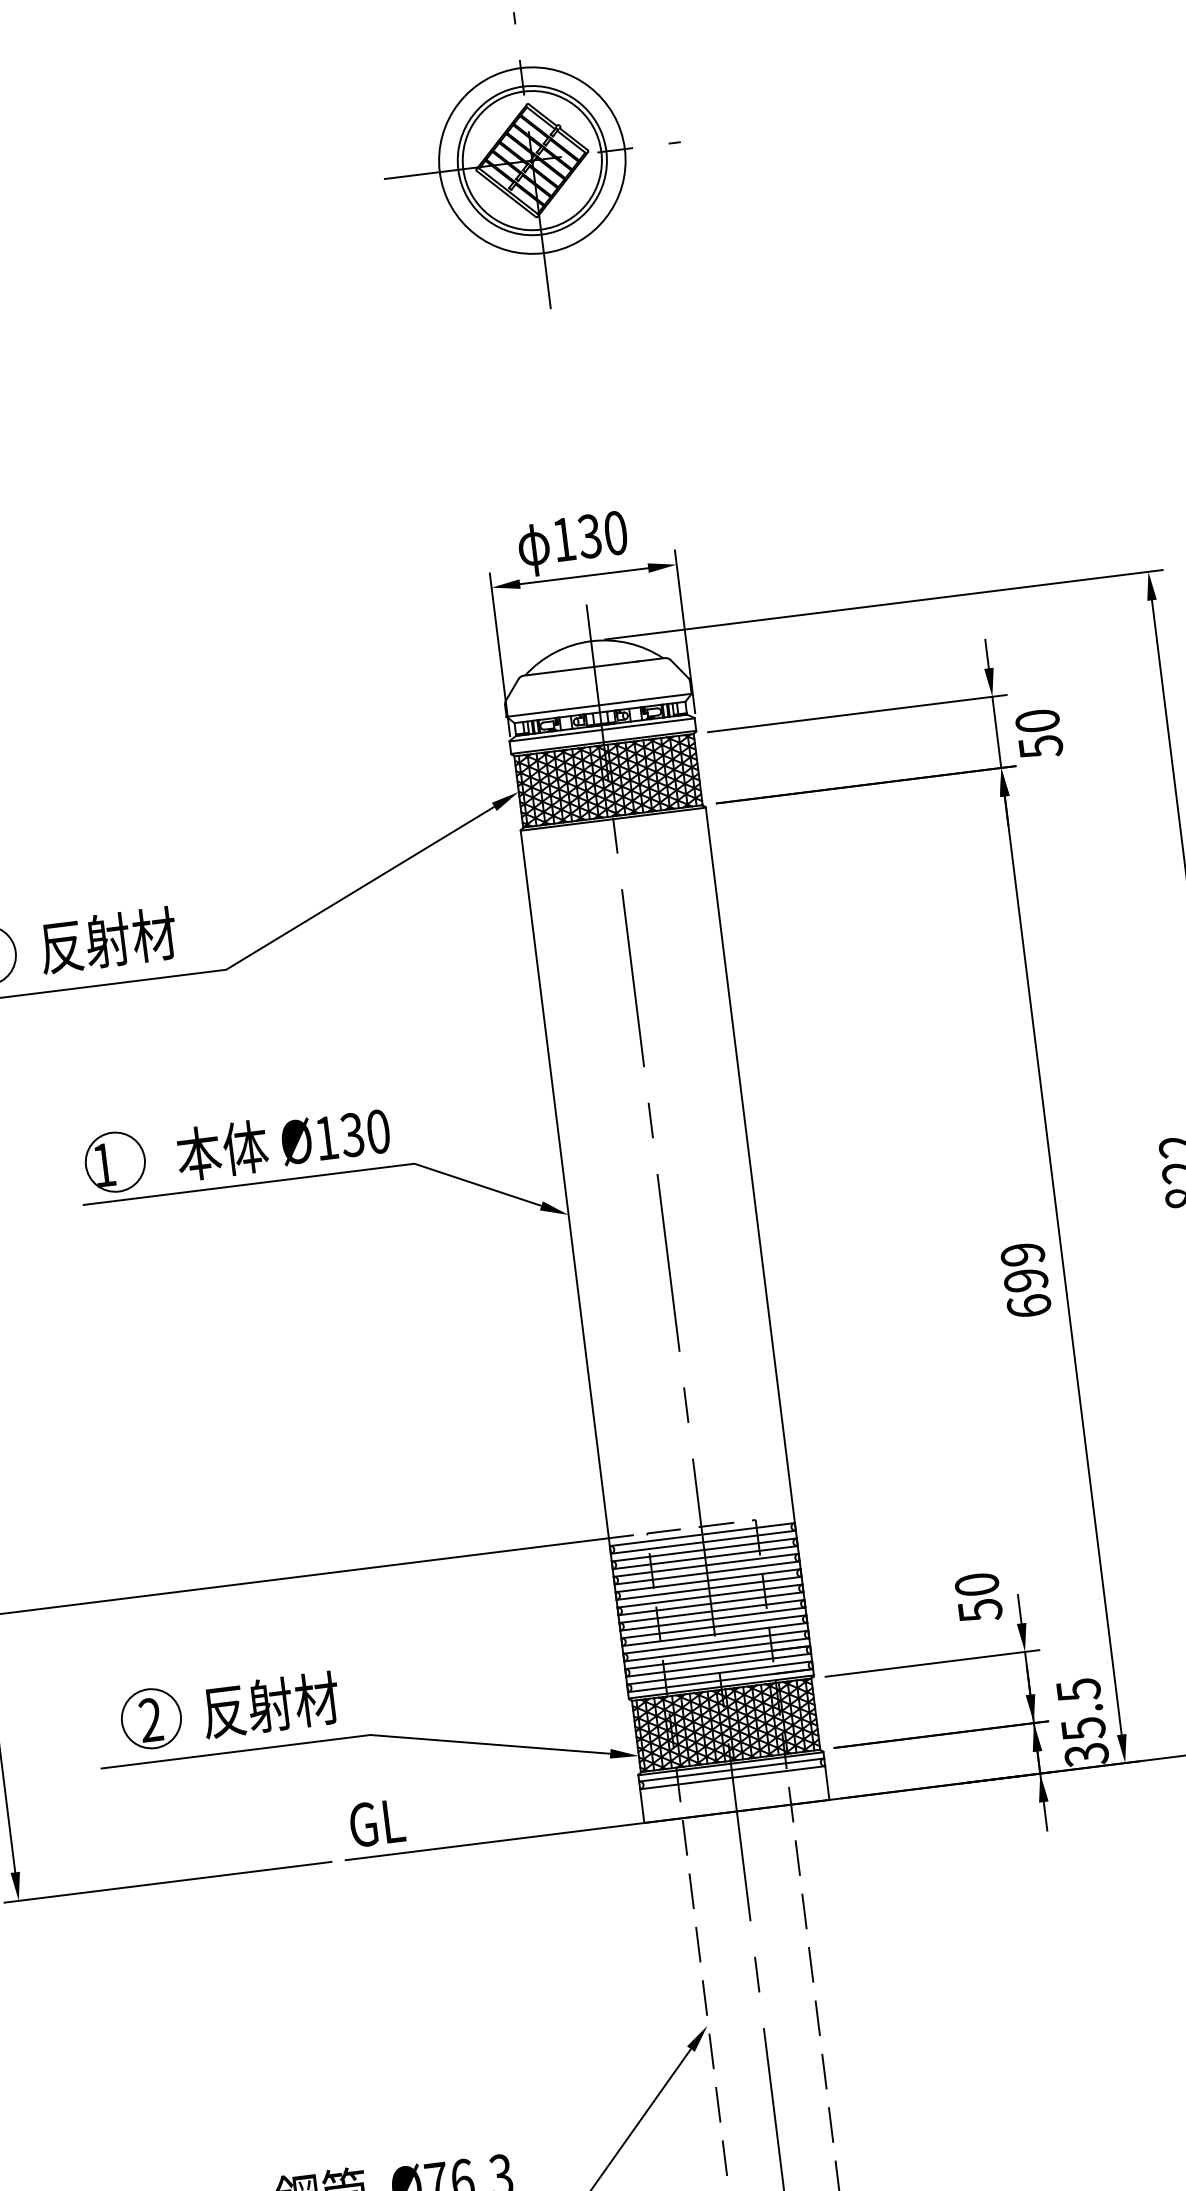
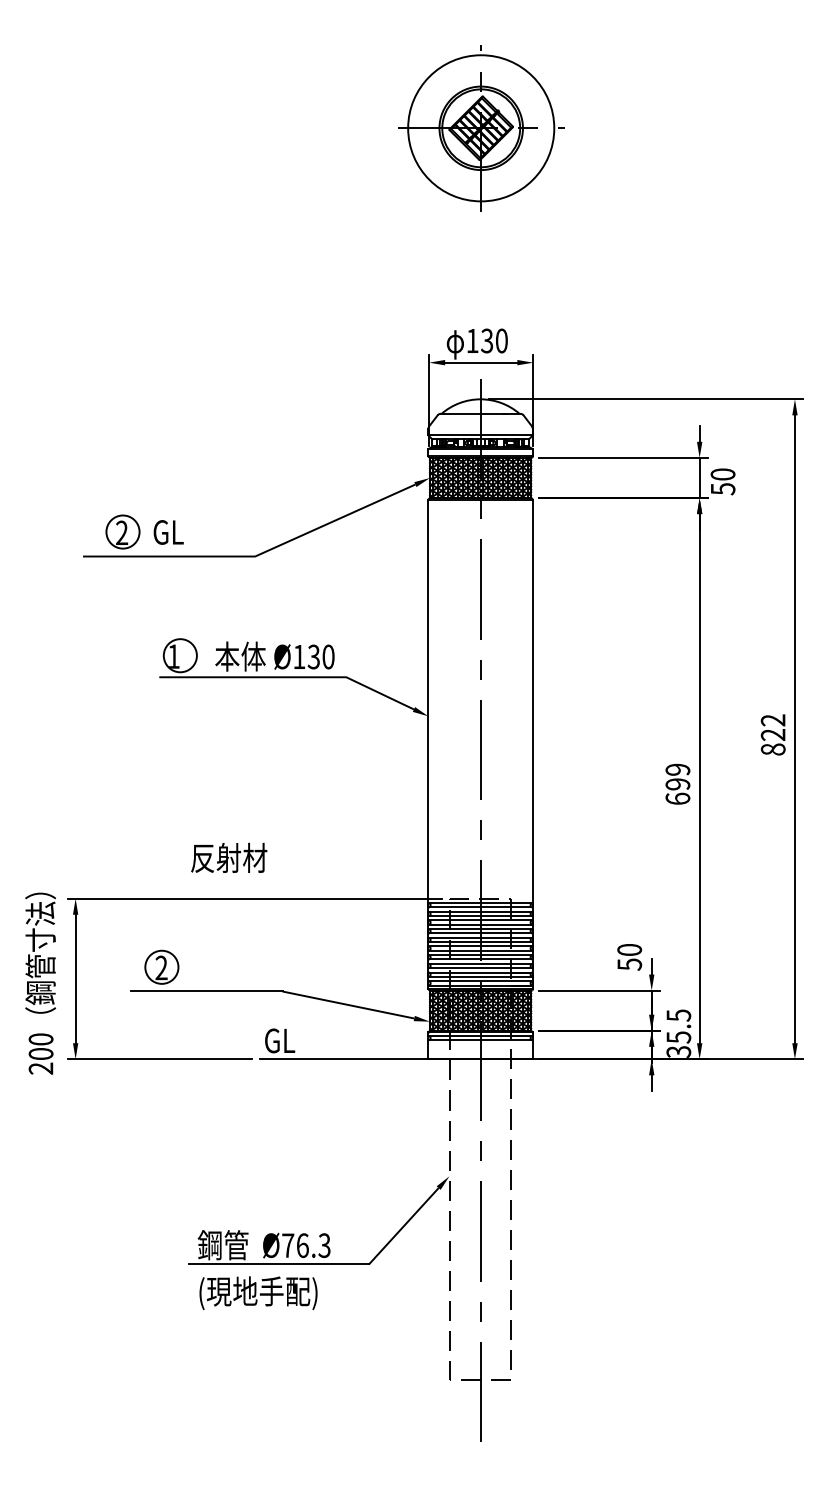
circle: (532, 160) -> (481, 128), size x1.4
text: (107, 941) -> (191, 532), 反射材 -> GL
text: (271, 1704) -> (229, 857), moved

